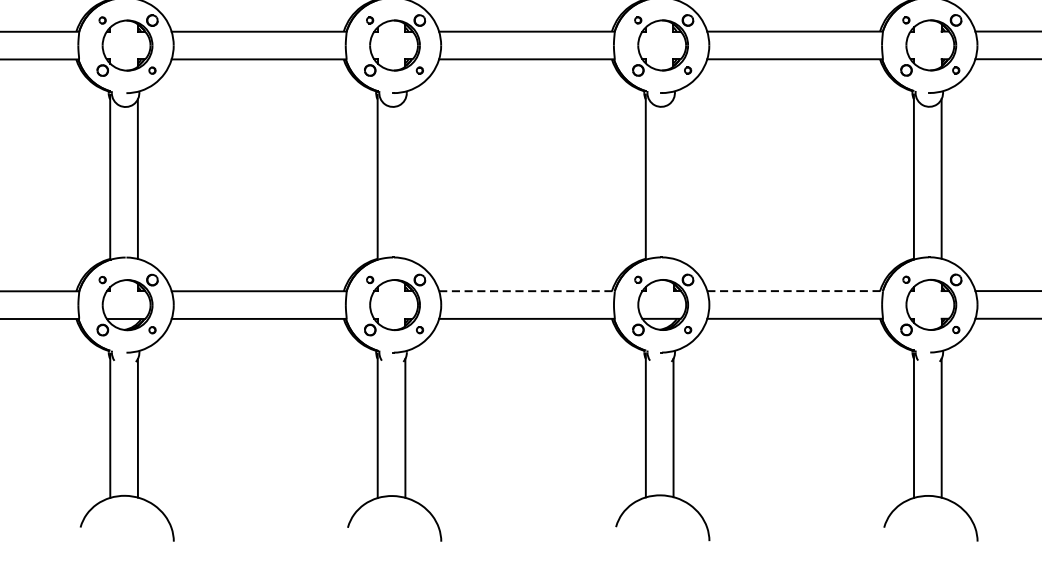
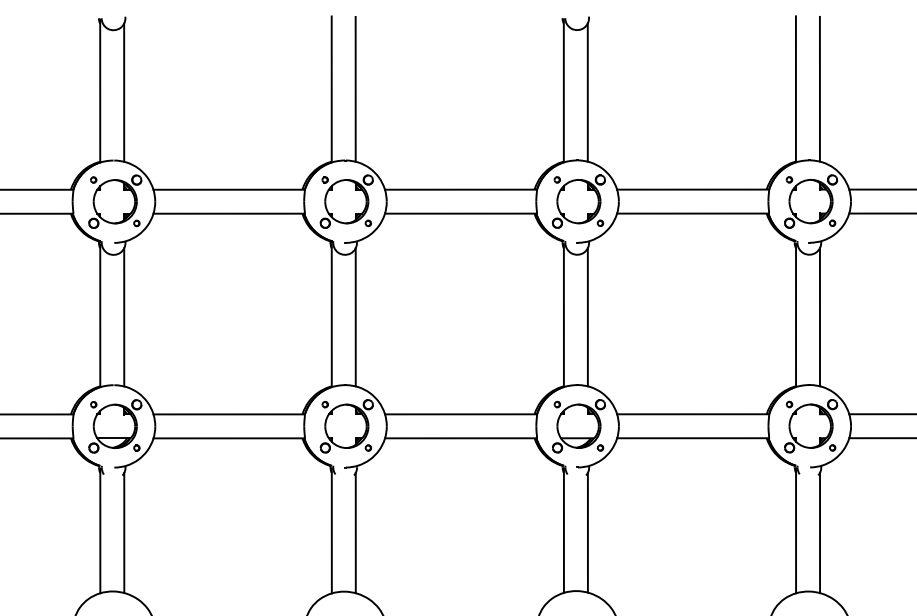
line: (405, 179) -> (355, 317), added
line: (673, 179) -> (587, 317), added
line: (527, 291) -> (461, 414), dashed -> solid
line: (795, 291) -> (693, 414), dashed -> solid

